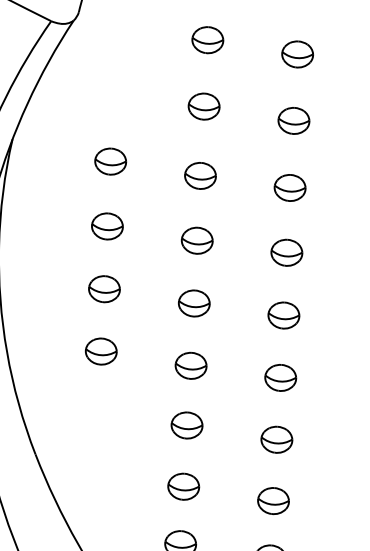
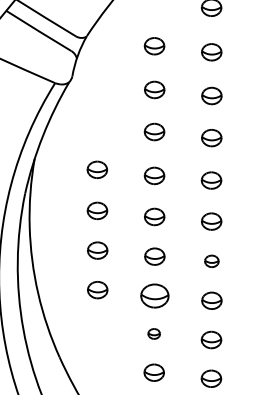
part: (283, 315) -> (211, 261), size x0.7
part: (190, 366) -> (154, 296), size x1.4
part: (185, 424) -> (153, 333), size x0.6

